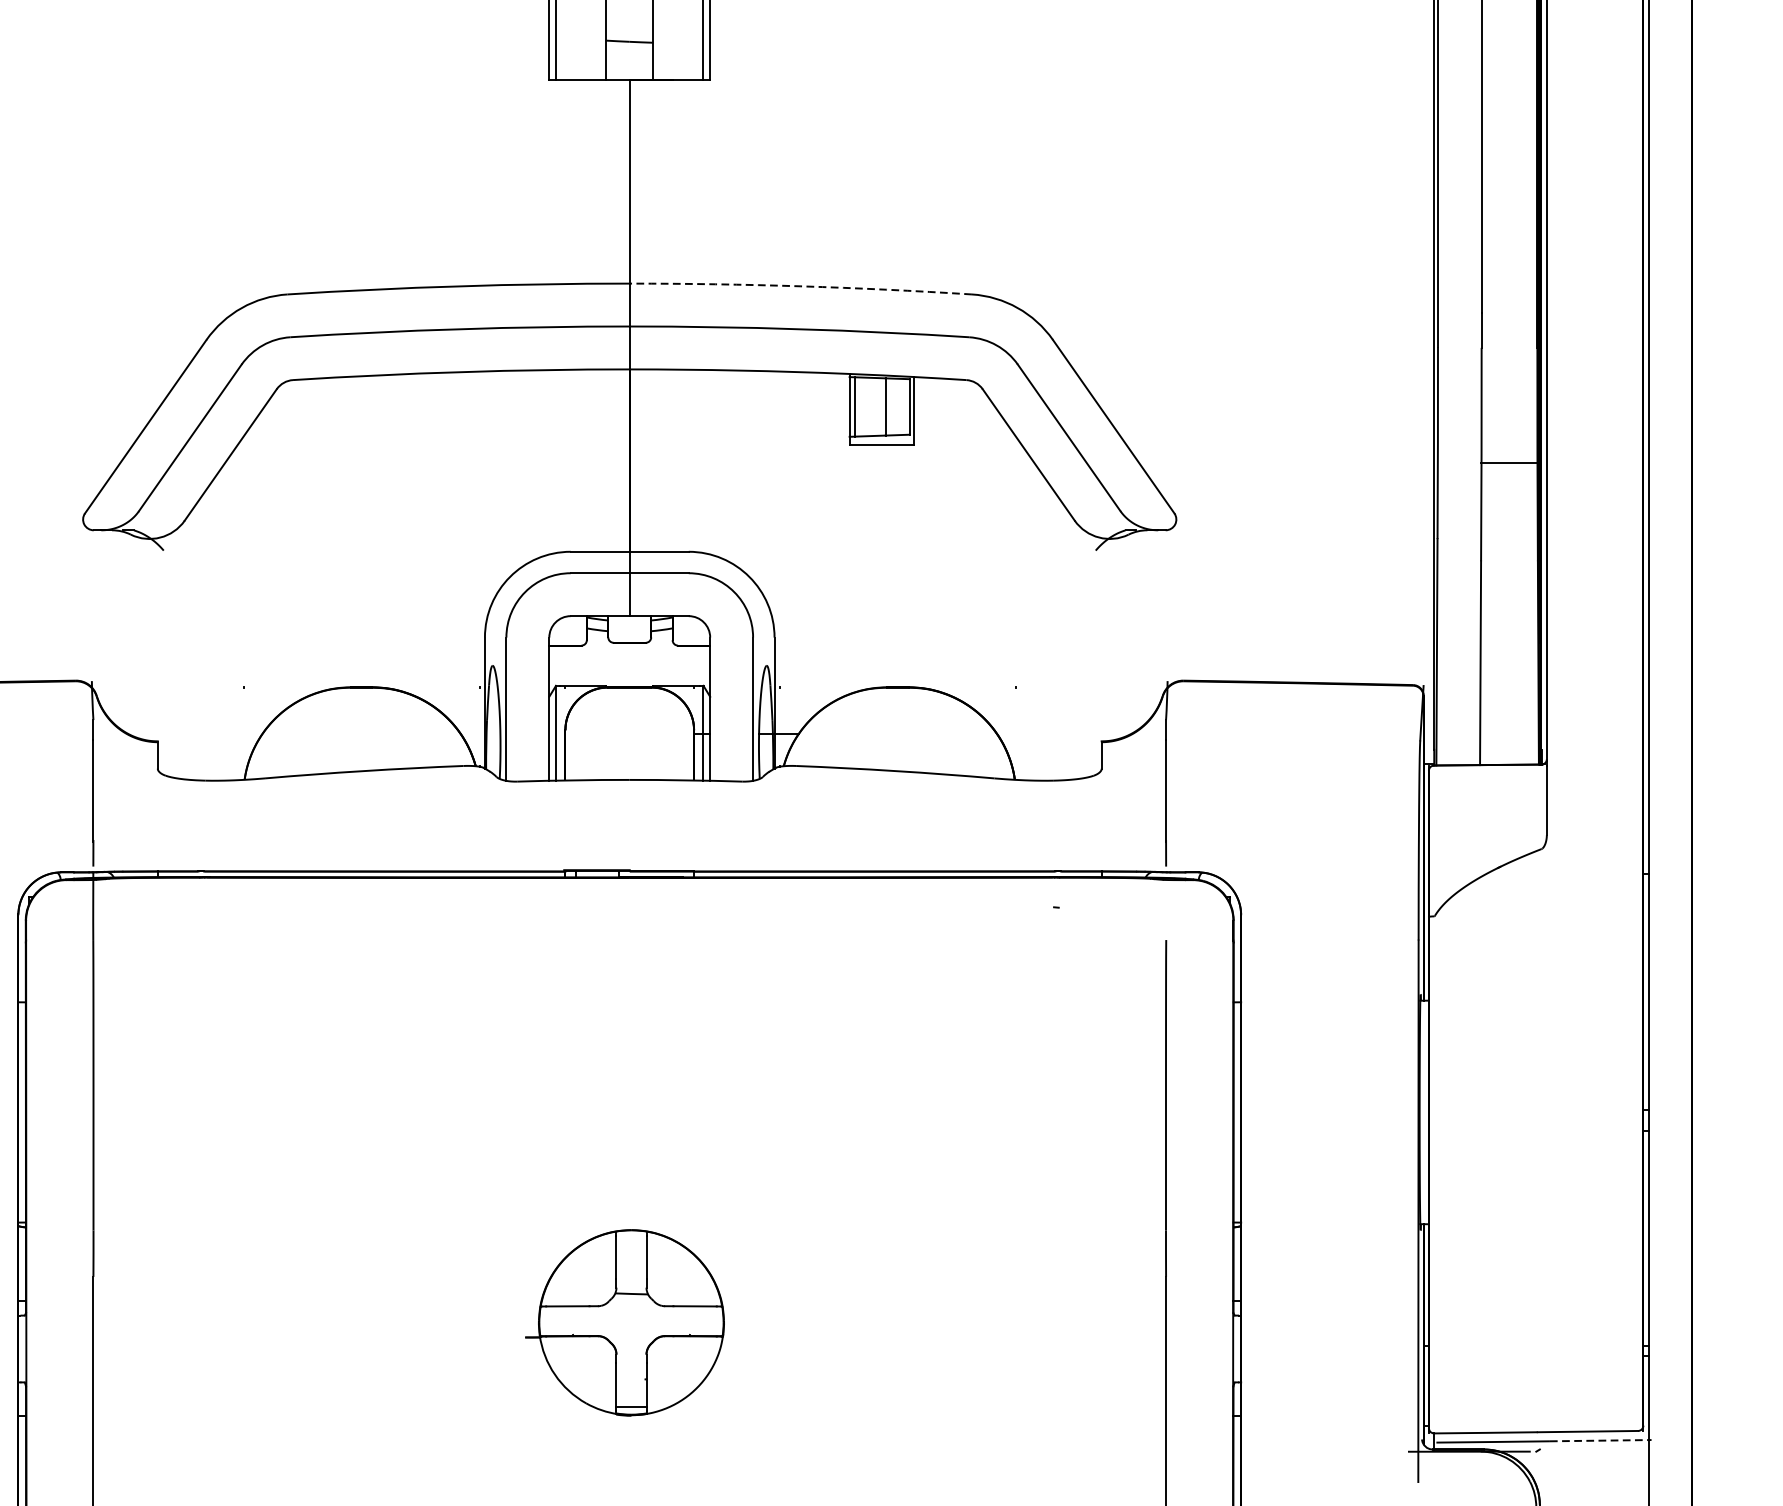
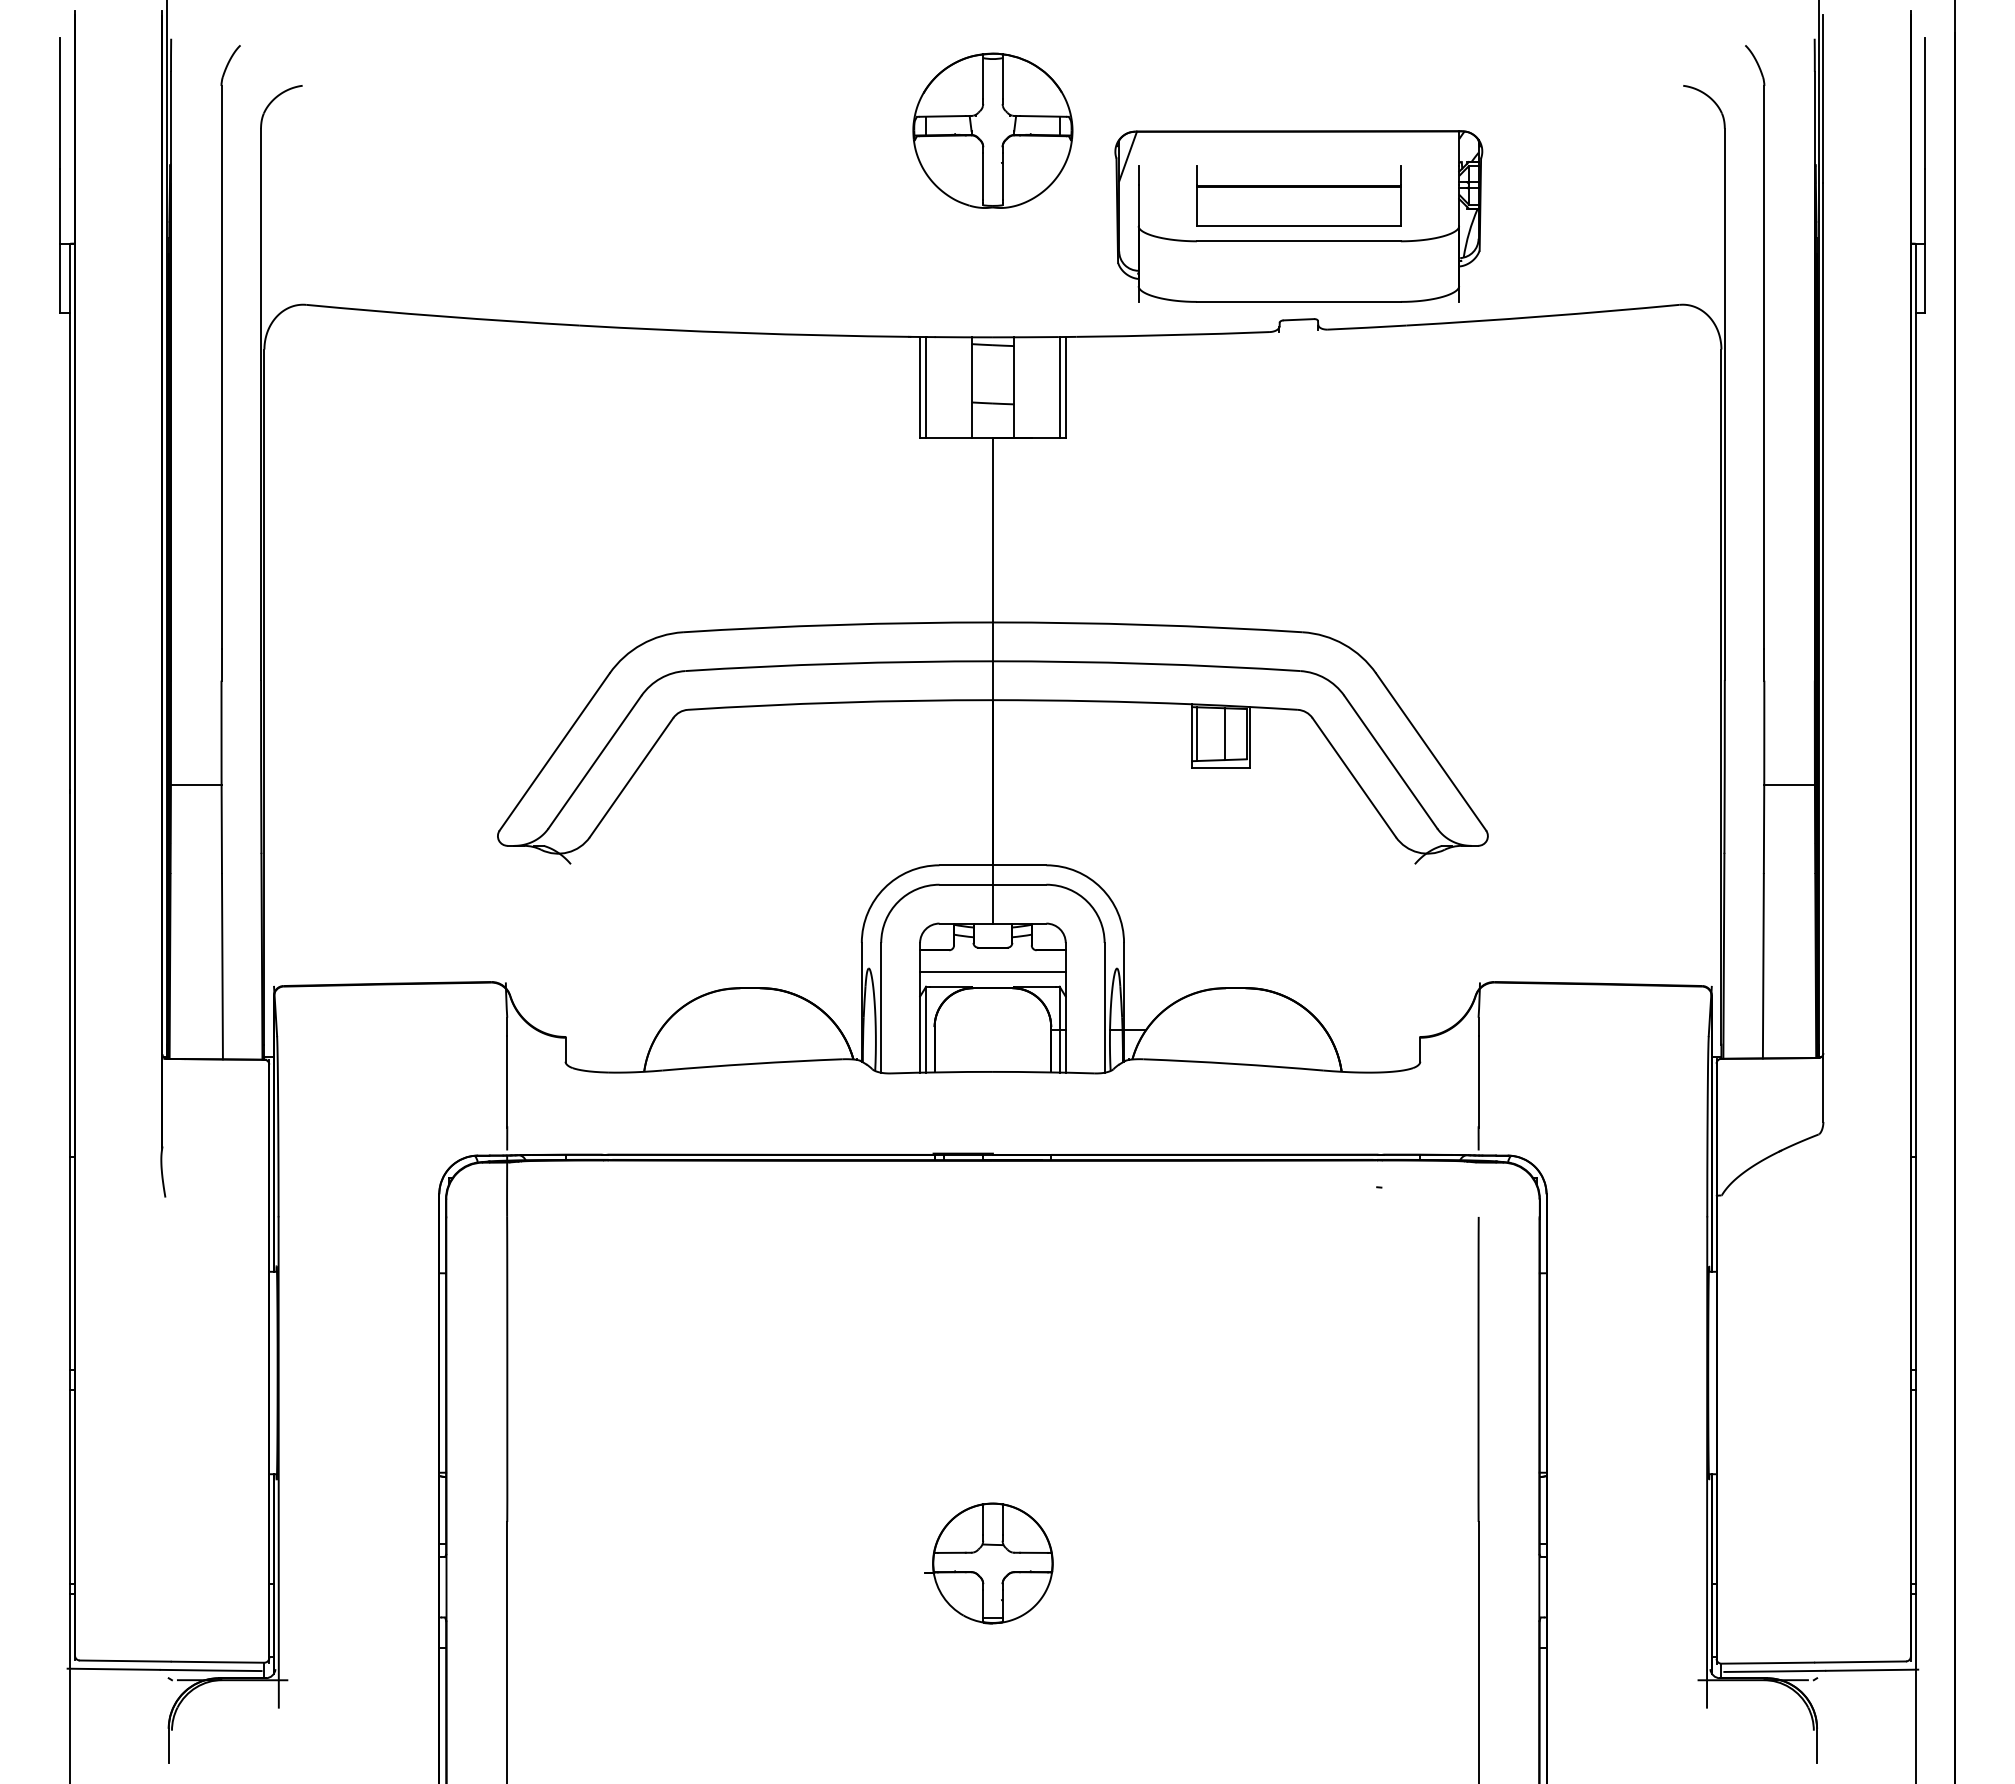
arc: (800, 285) -> (1147, 624), dashed -> solid
line: (629, 670) -> (992, 972), added
part: (624, 1322) -> (988, 1563), size x0.71
line: (1601, 1440) -> (1872, 1670), dashed -> solid

